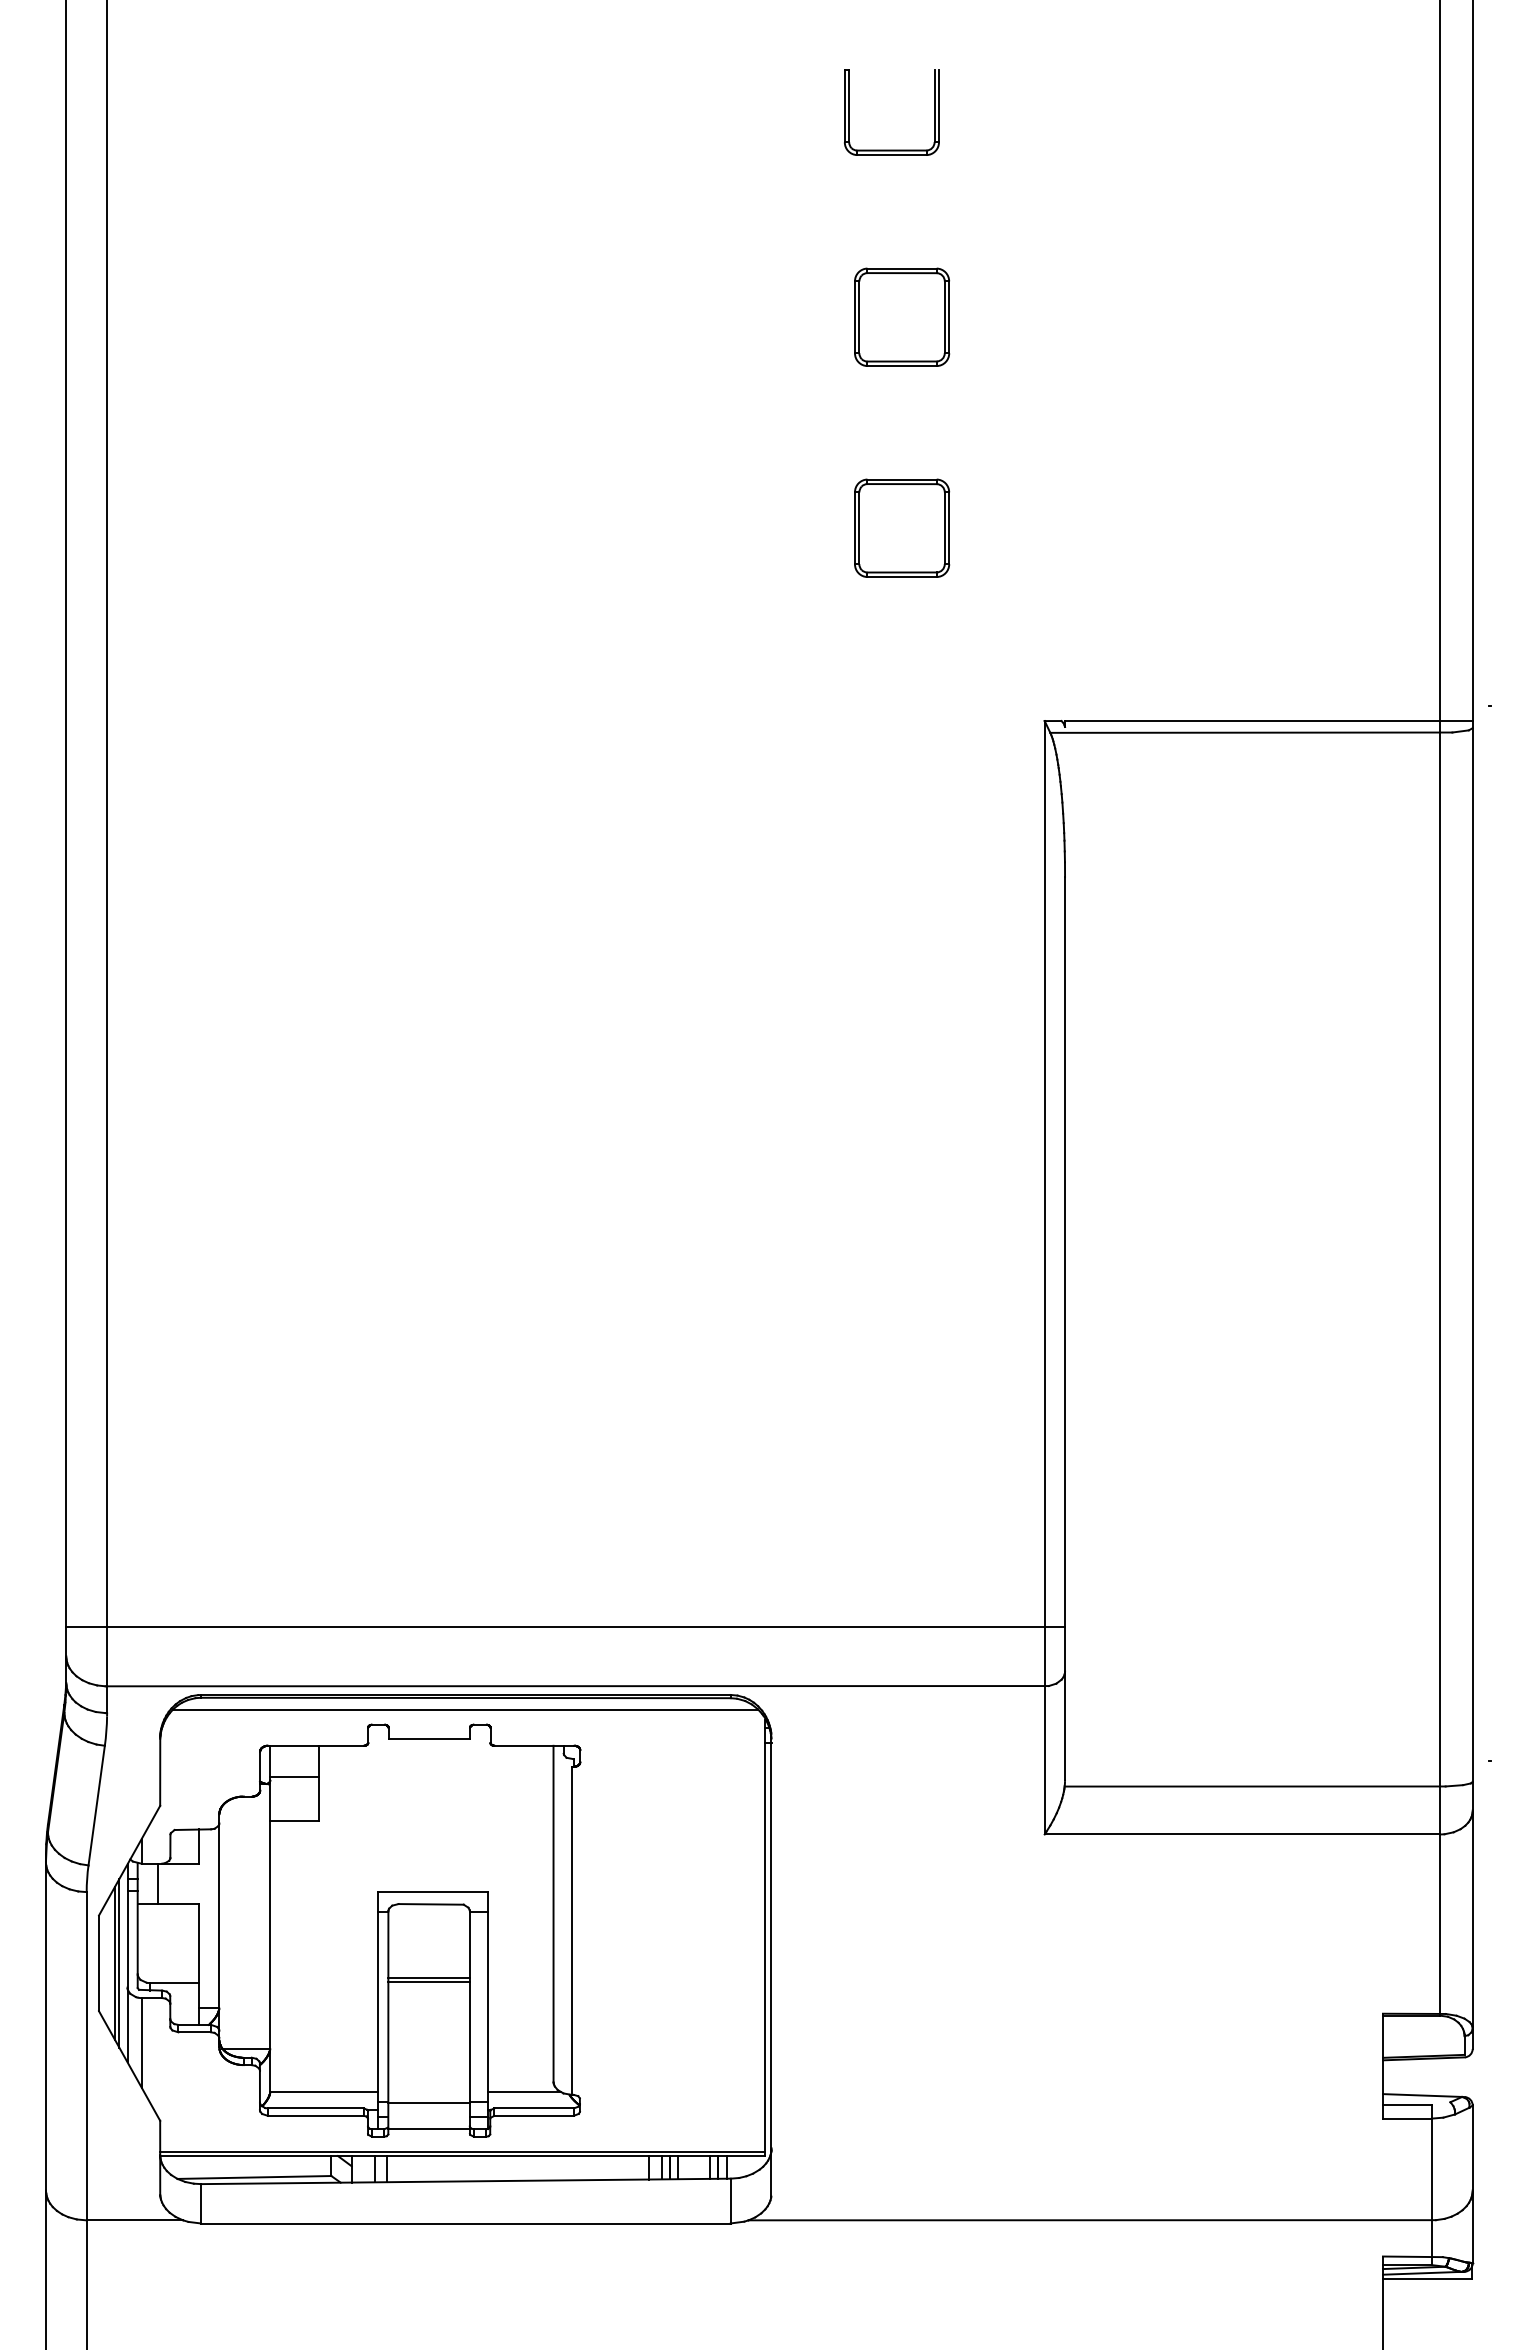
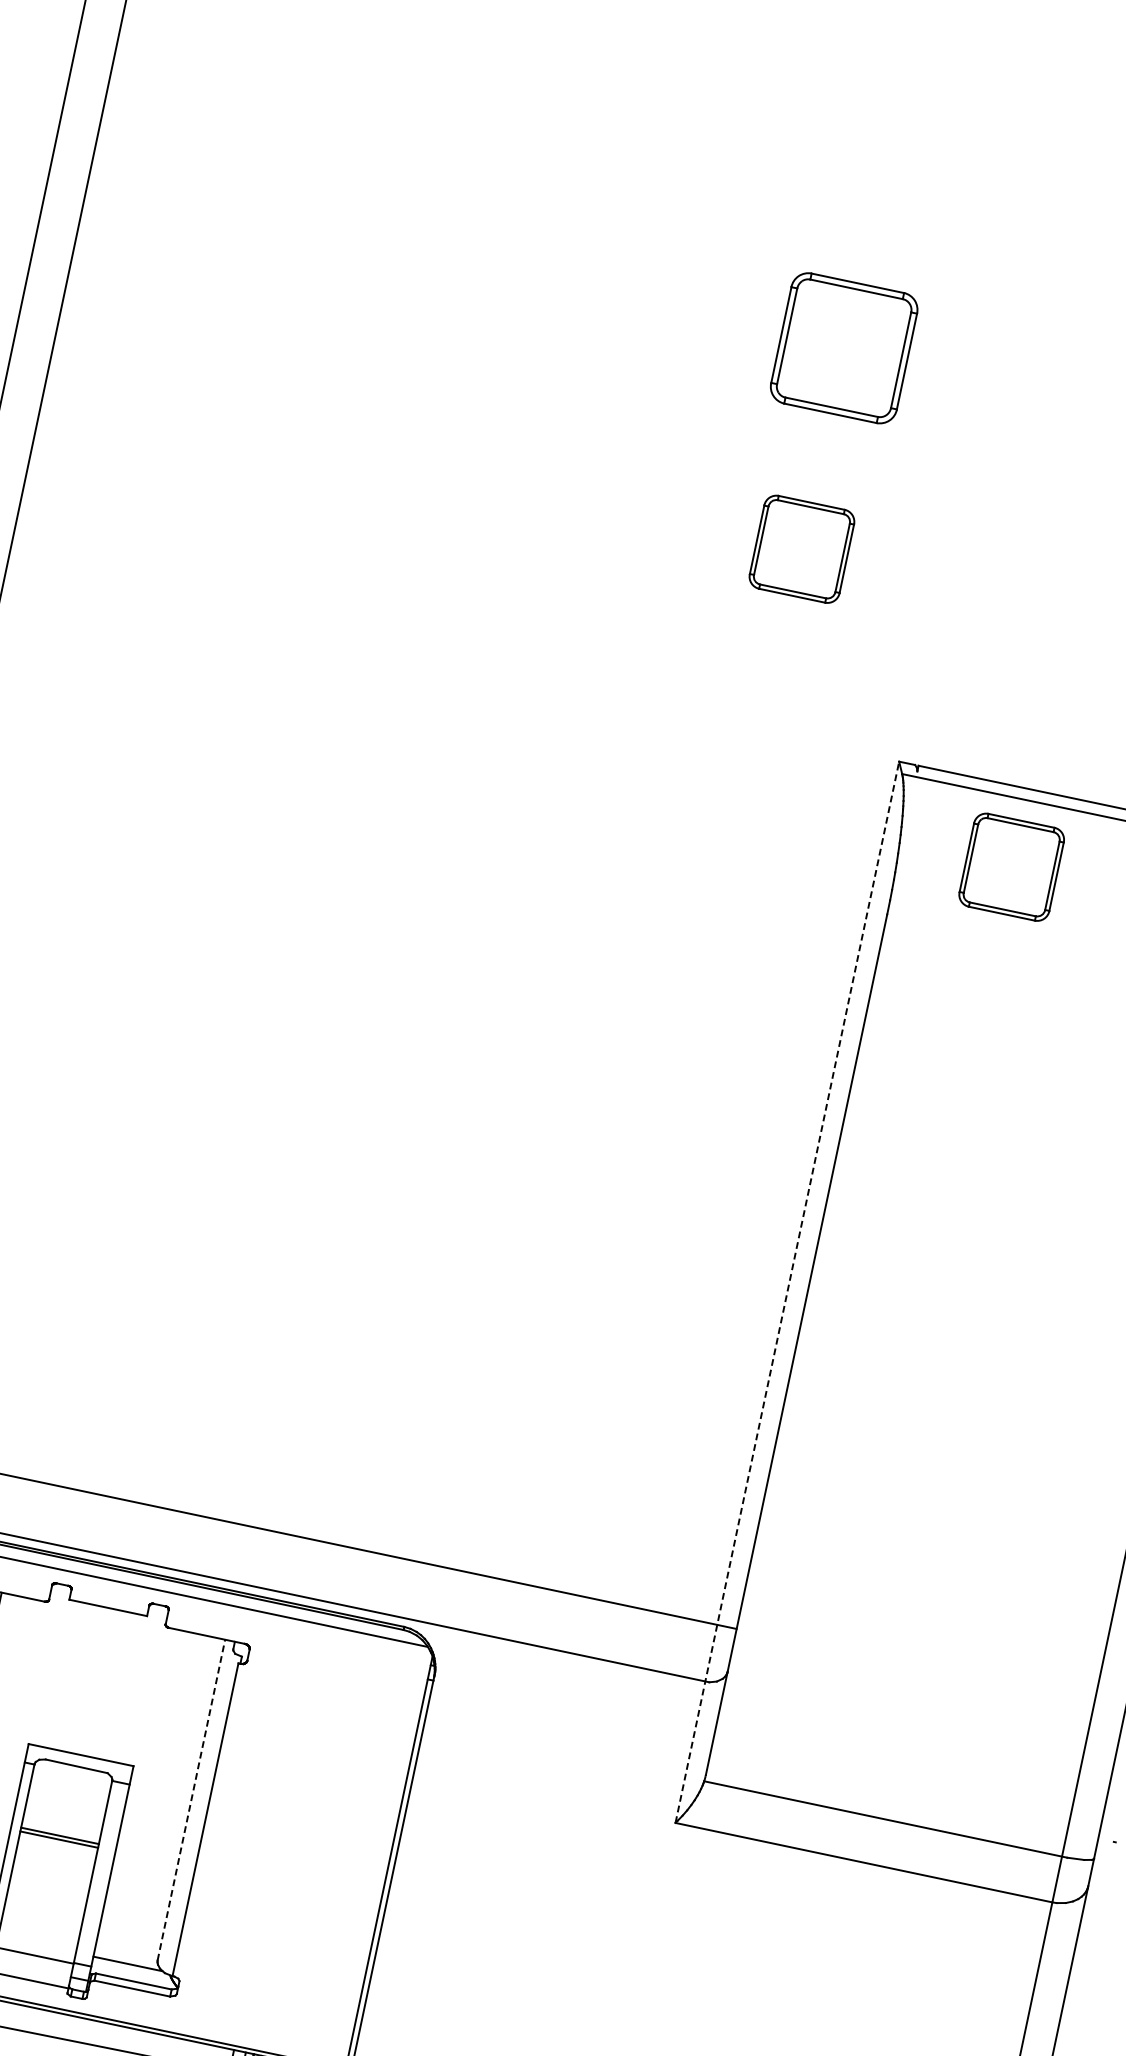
part: (891, 149) -> (867, 186), removed
part: (902, 316) -> (844, 347), size x1.4
part: (1180, 802) -> (1012, 866), added
line: (1044, 1277) -> (787, 1292), solid -> dashed
line: (553, 1913) -> (191, 1799), solid -> dashed

